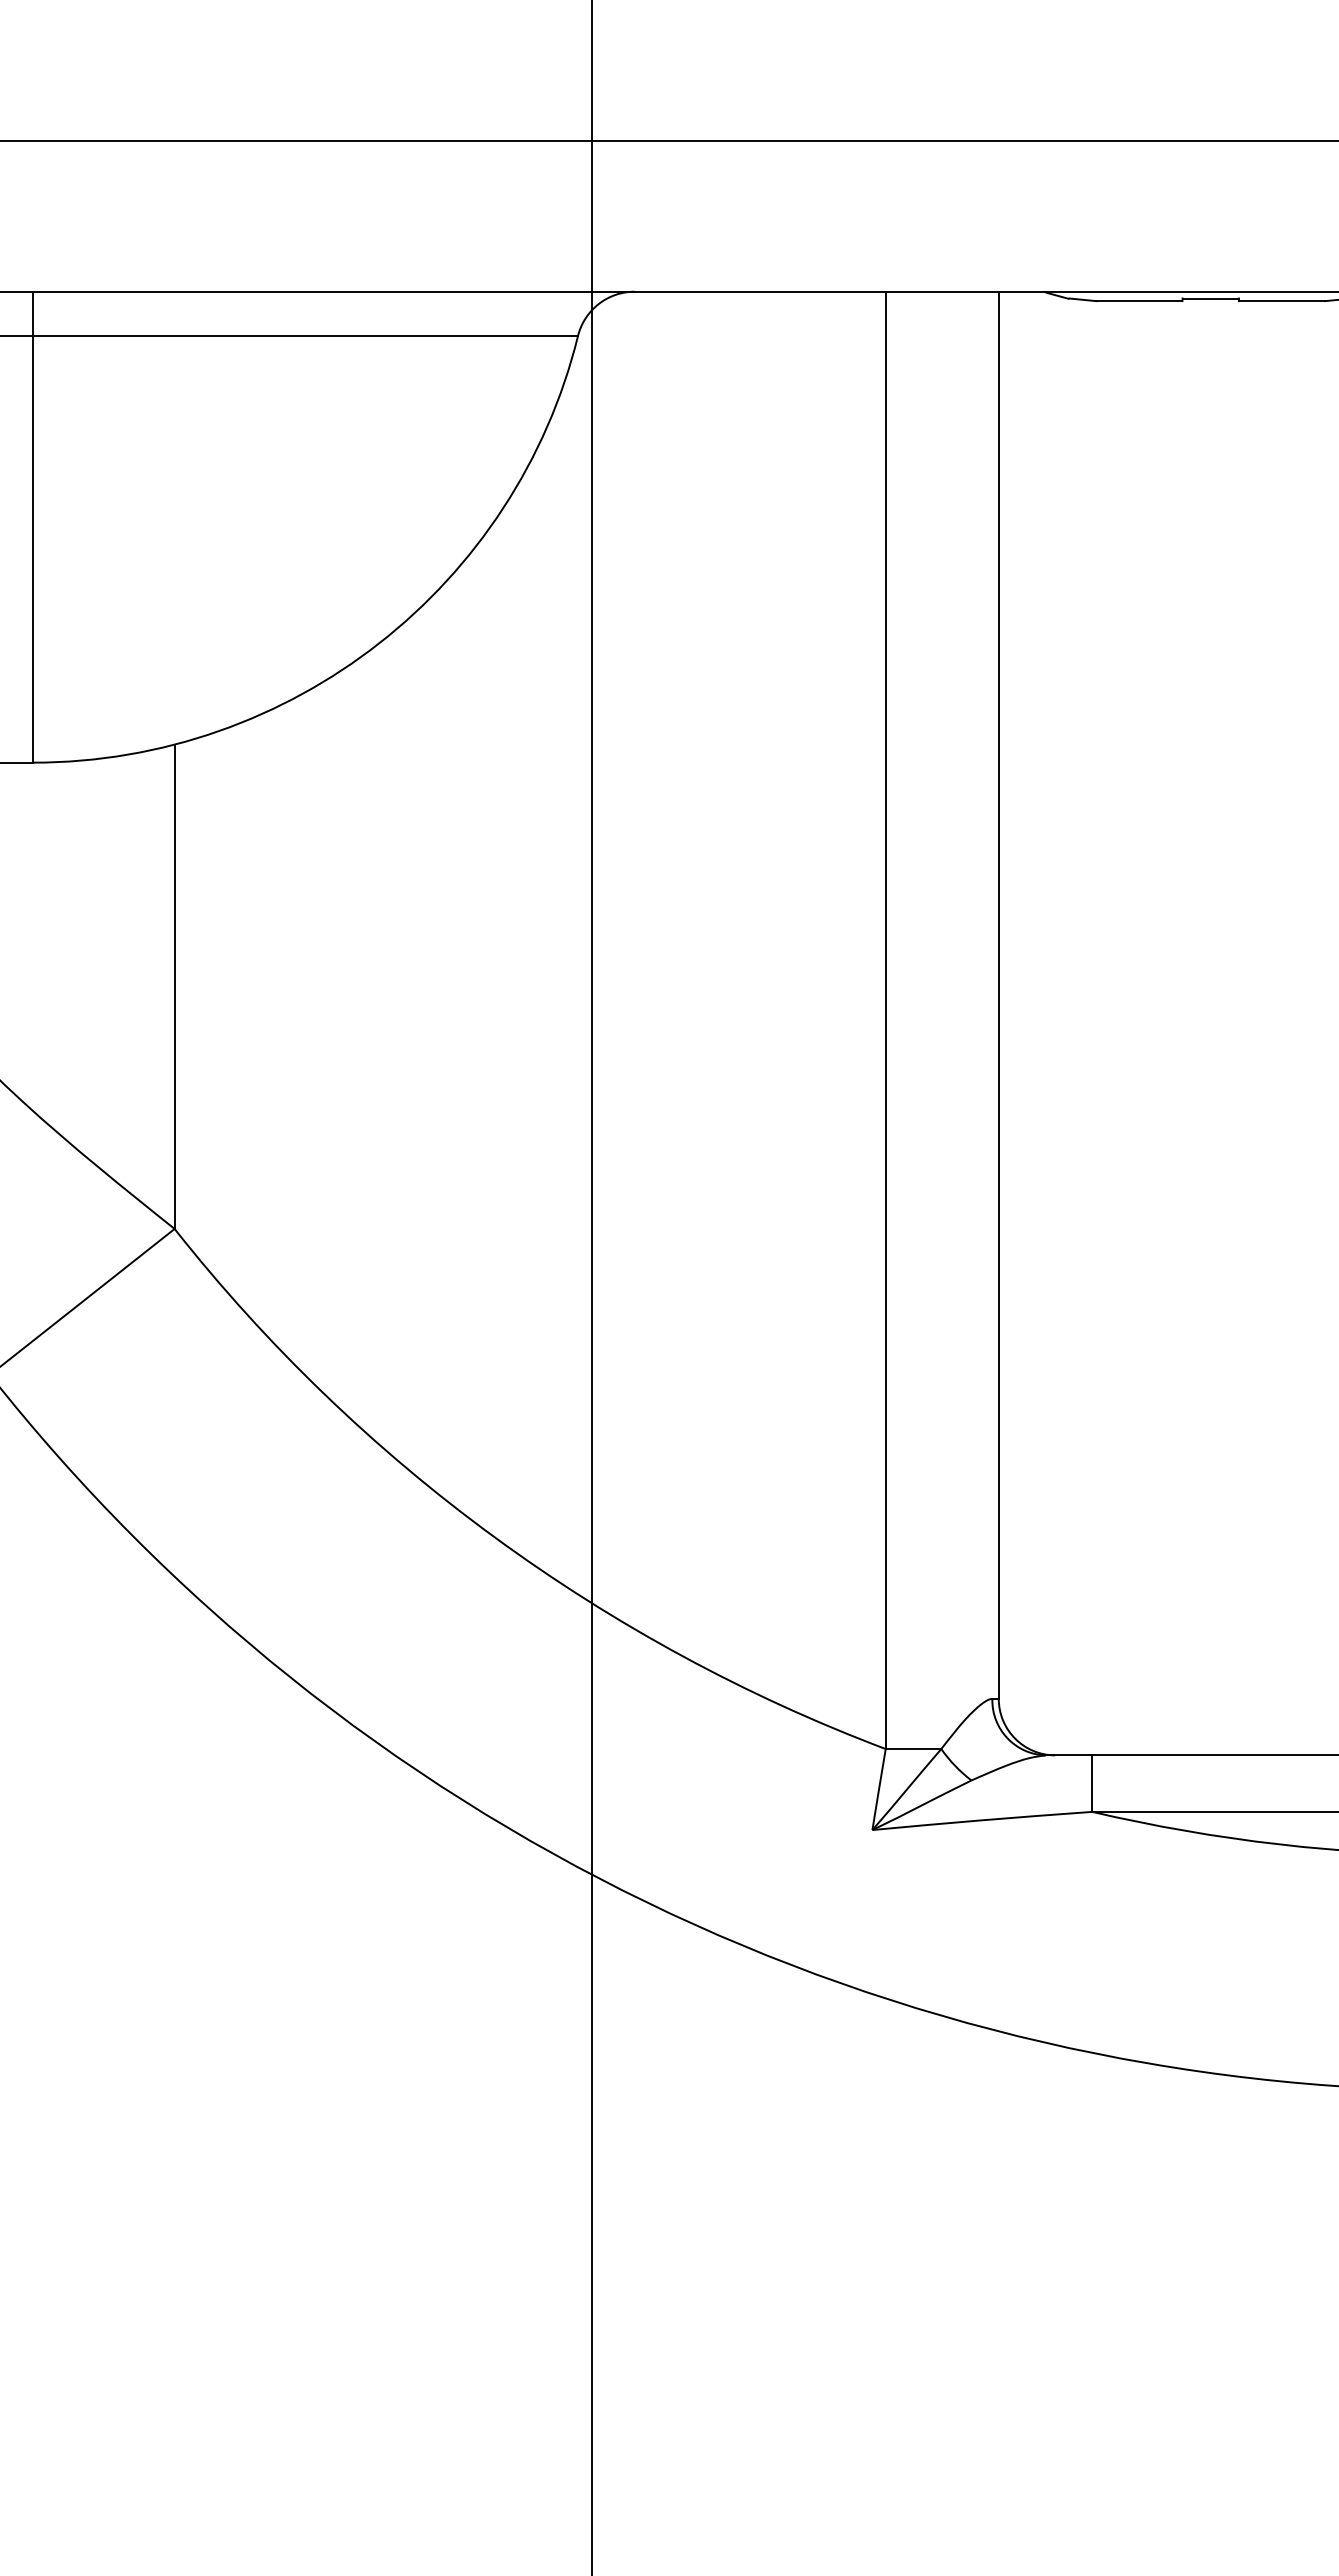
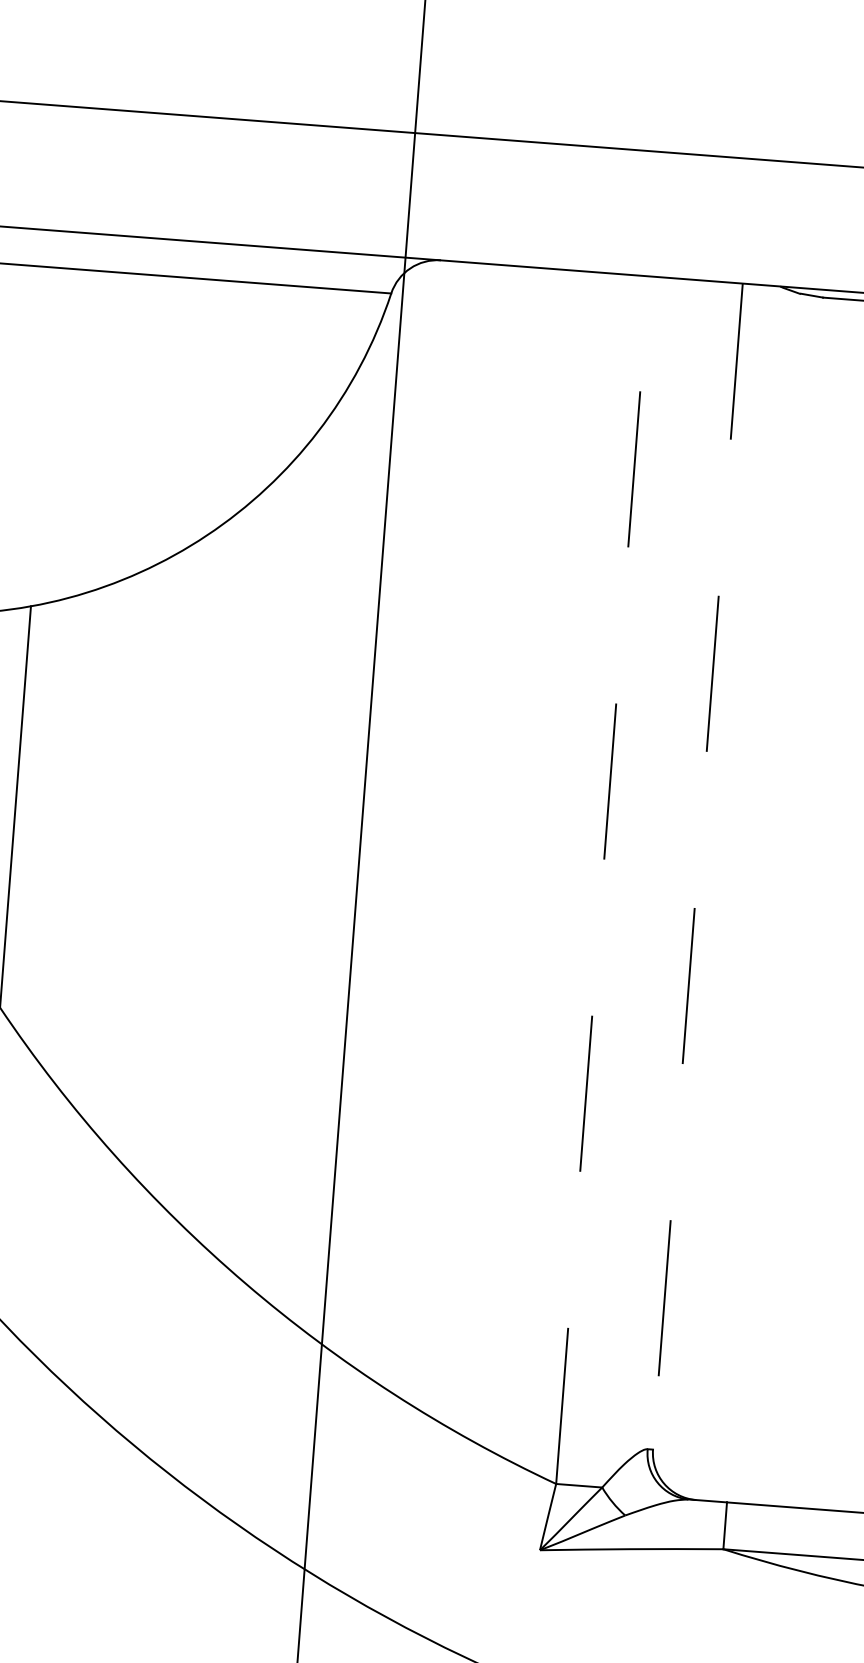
line: (998, 995) -> (697, 866), solid -> dashed
line: (885, 1020) -> (602, 880), solid -> dashed

